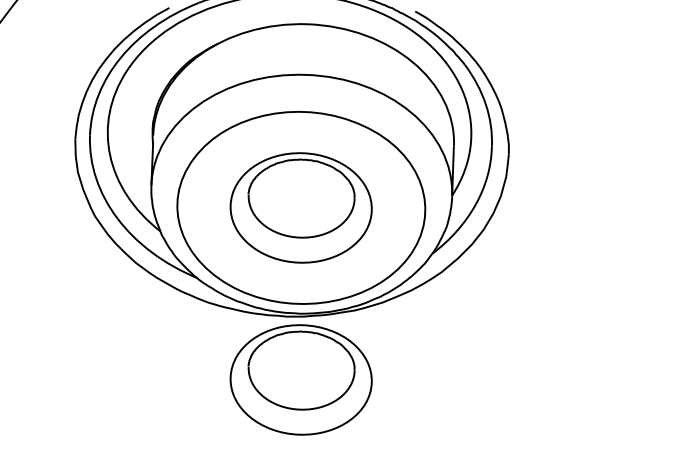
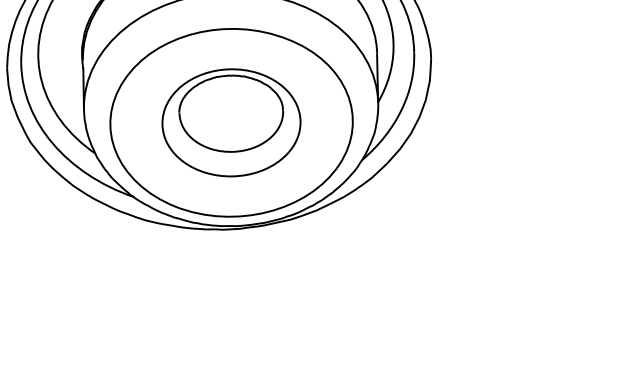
part: (300, 379) -> (240, 290), removed

